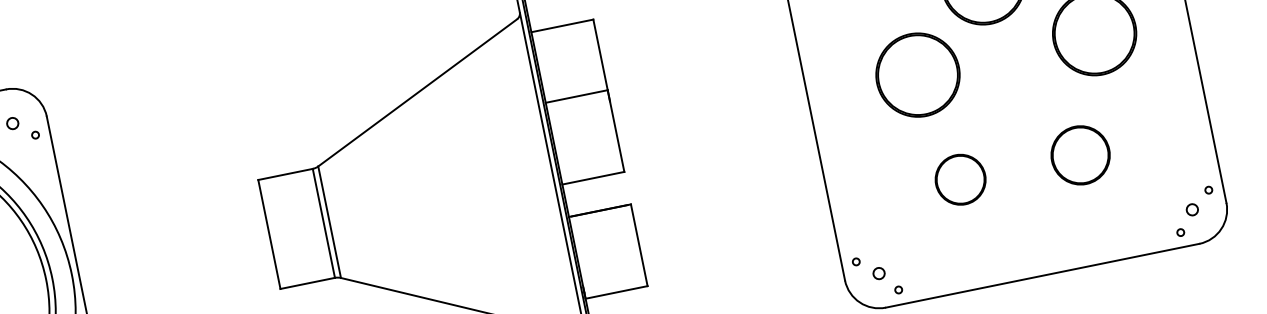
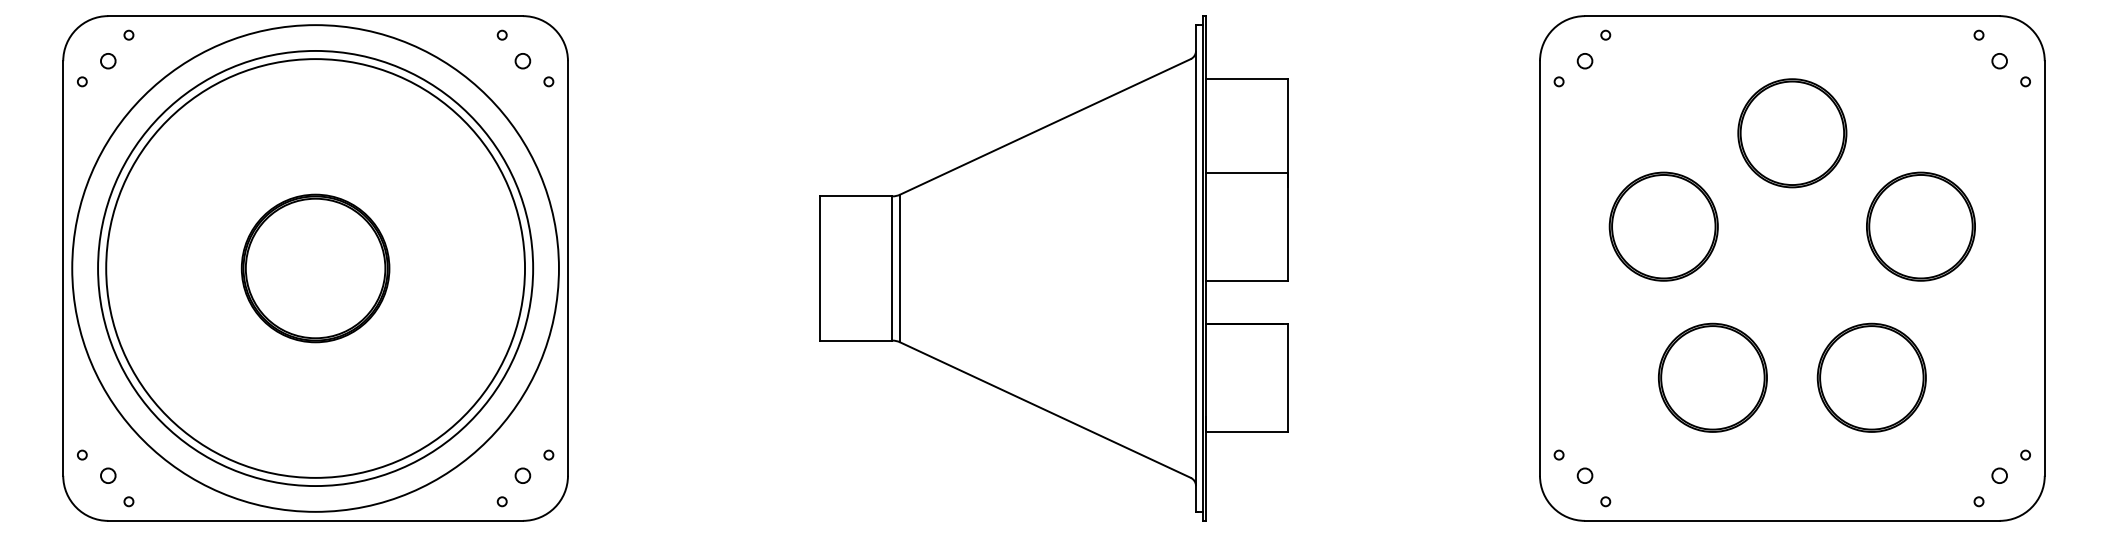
part: (917, 75) -> (1663, 226), moved
part: (1080, 155) -> (1871, 377), size x1.43
part: (960, 179) -> (1712, 377), size x1.67

